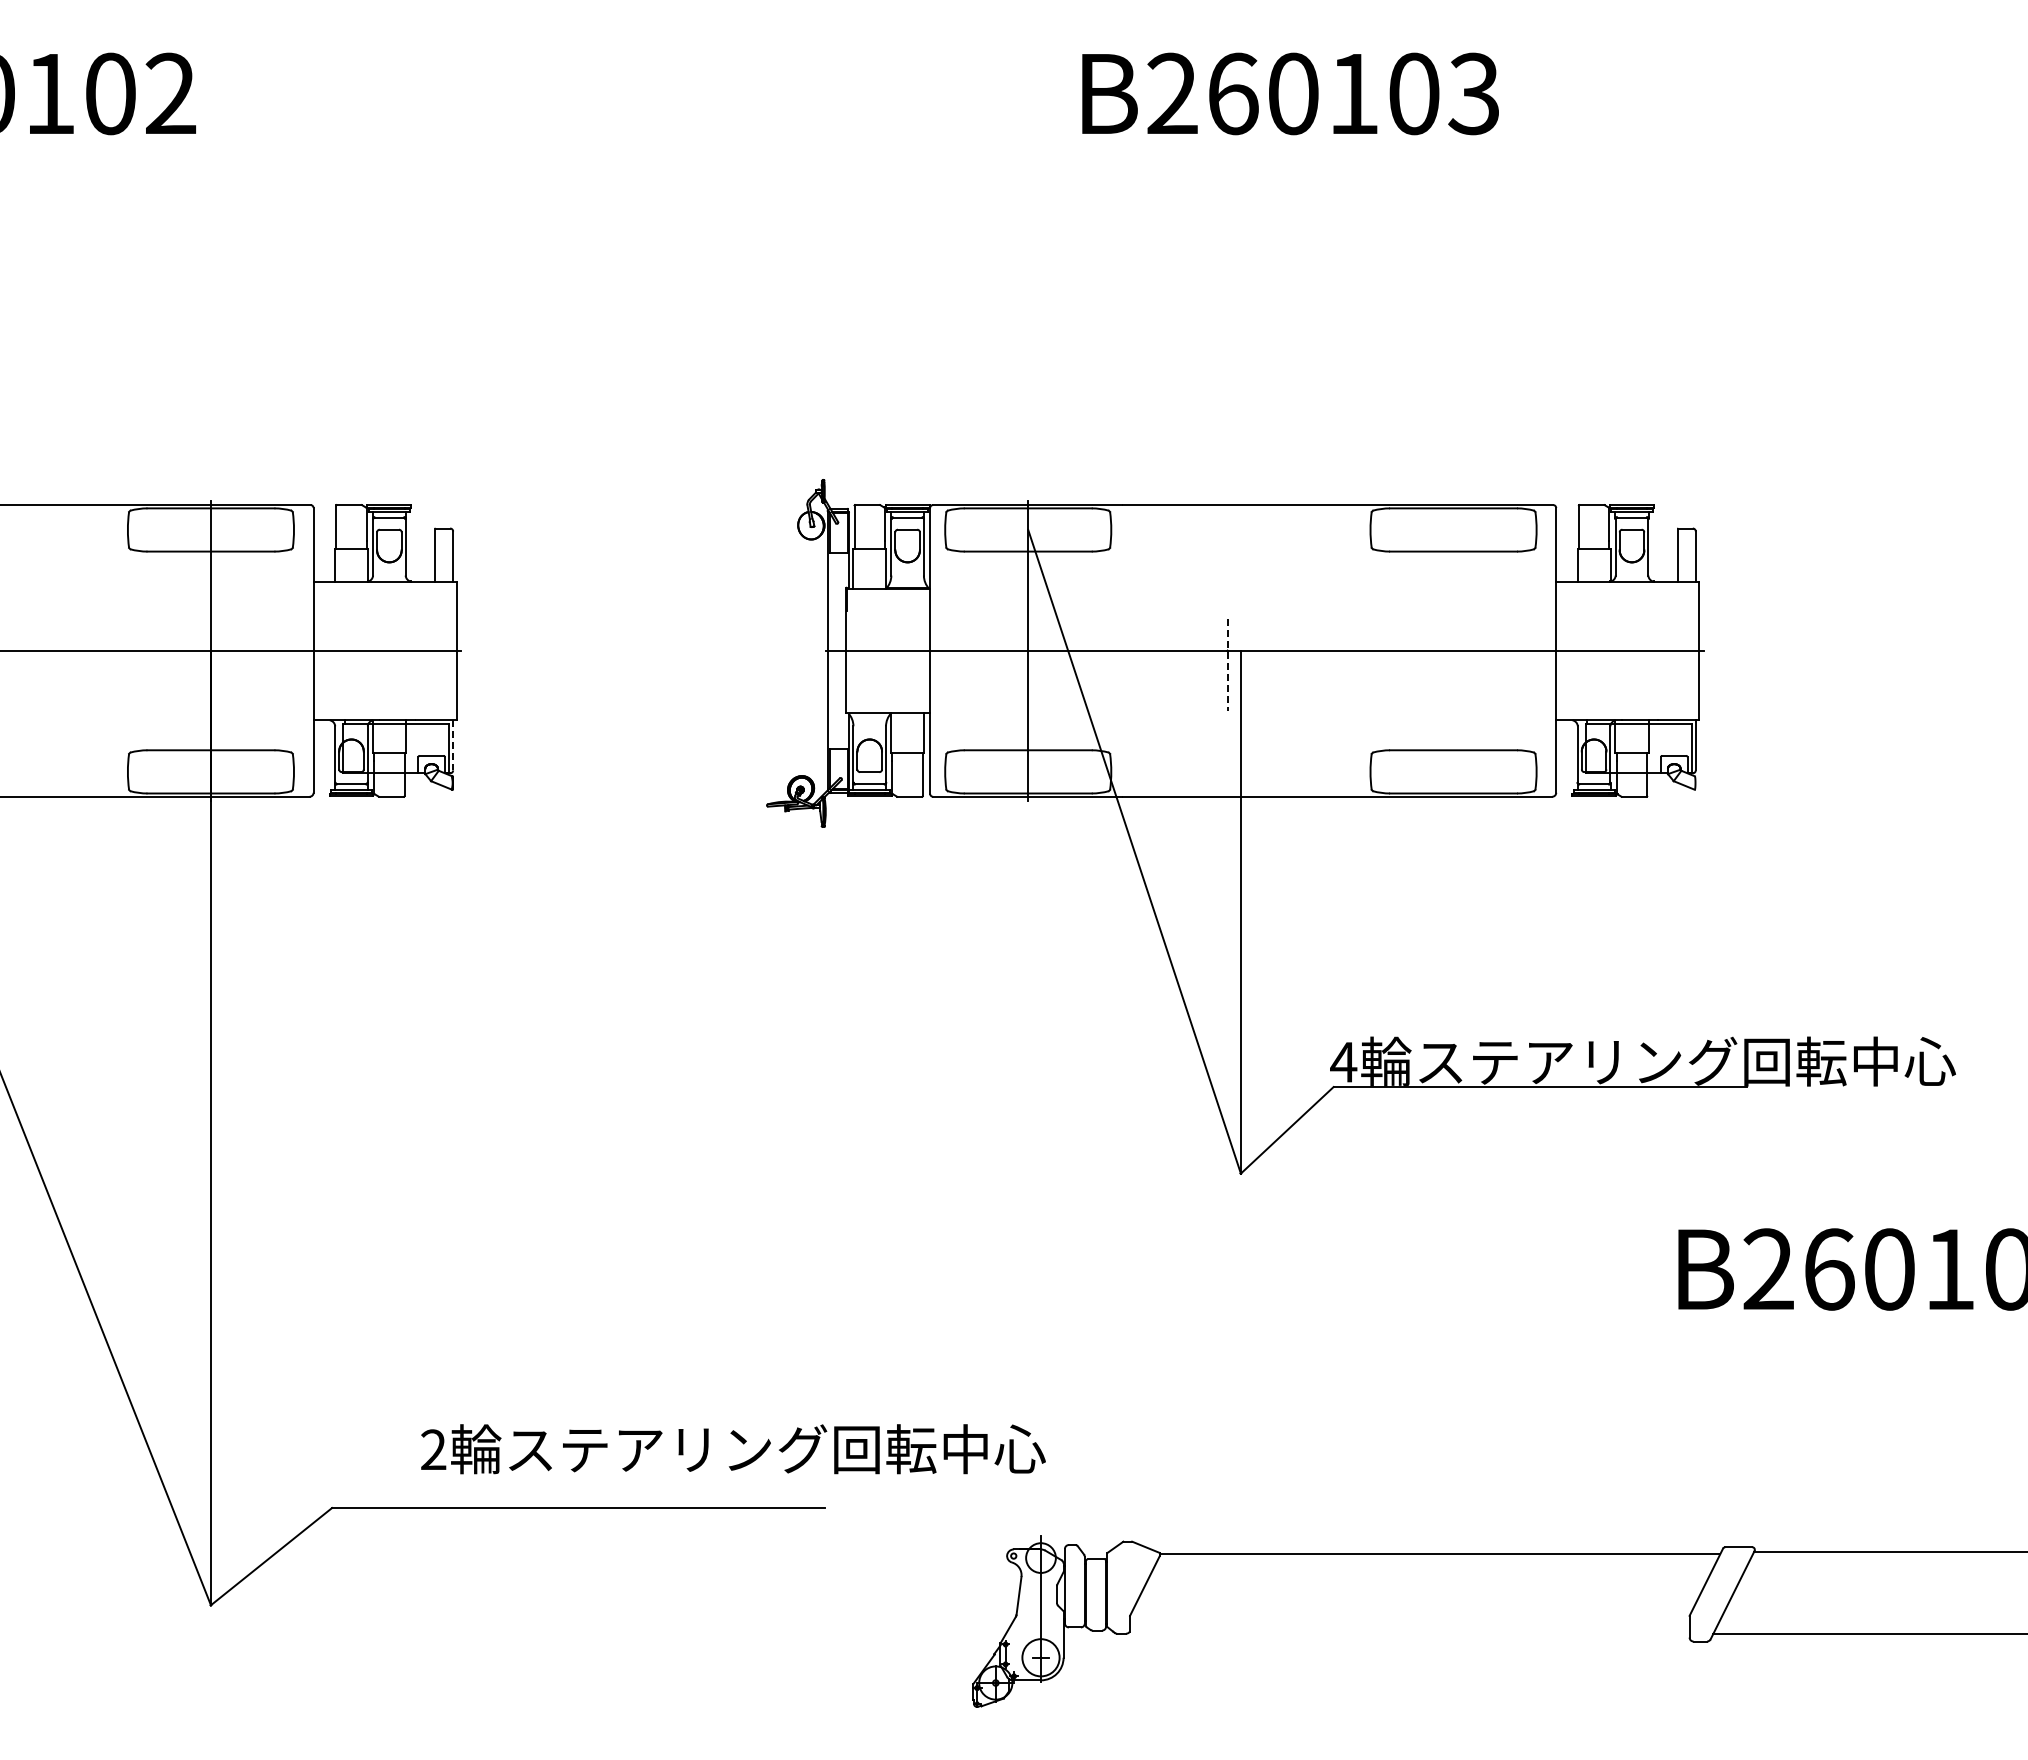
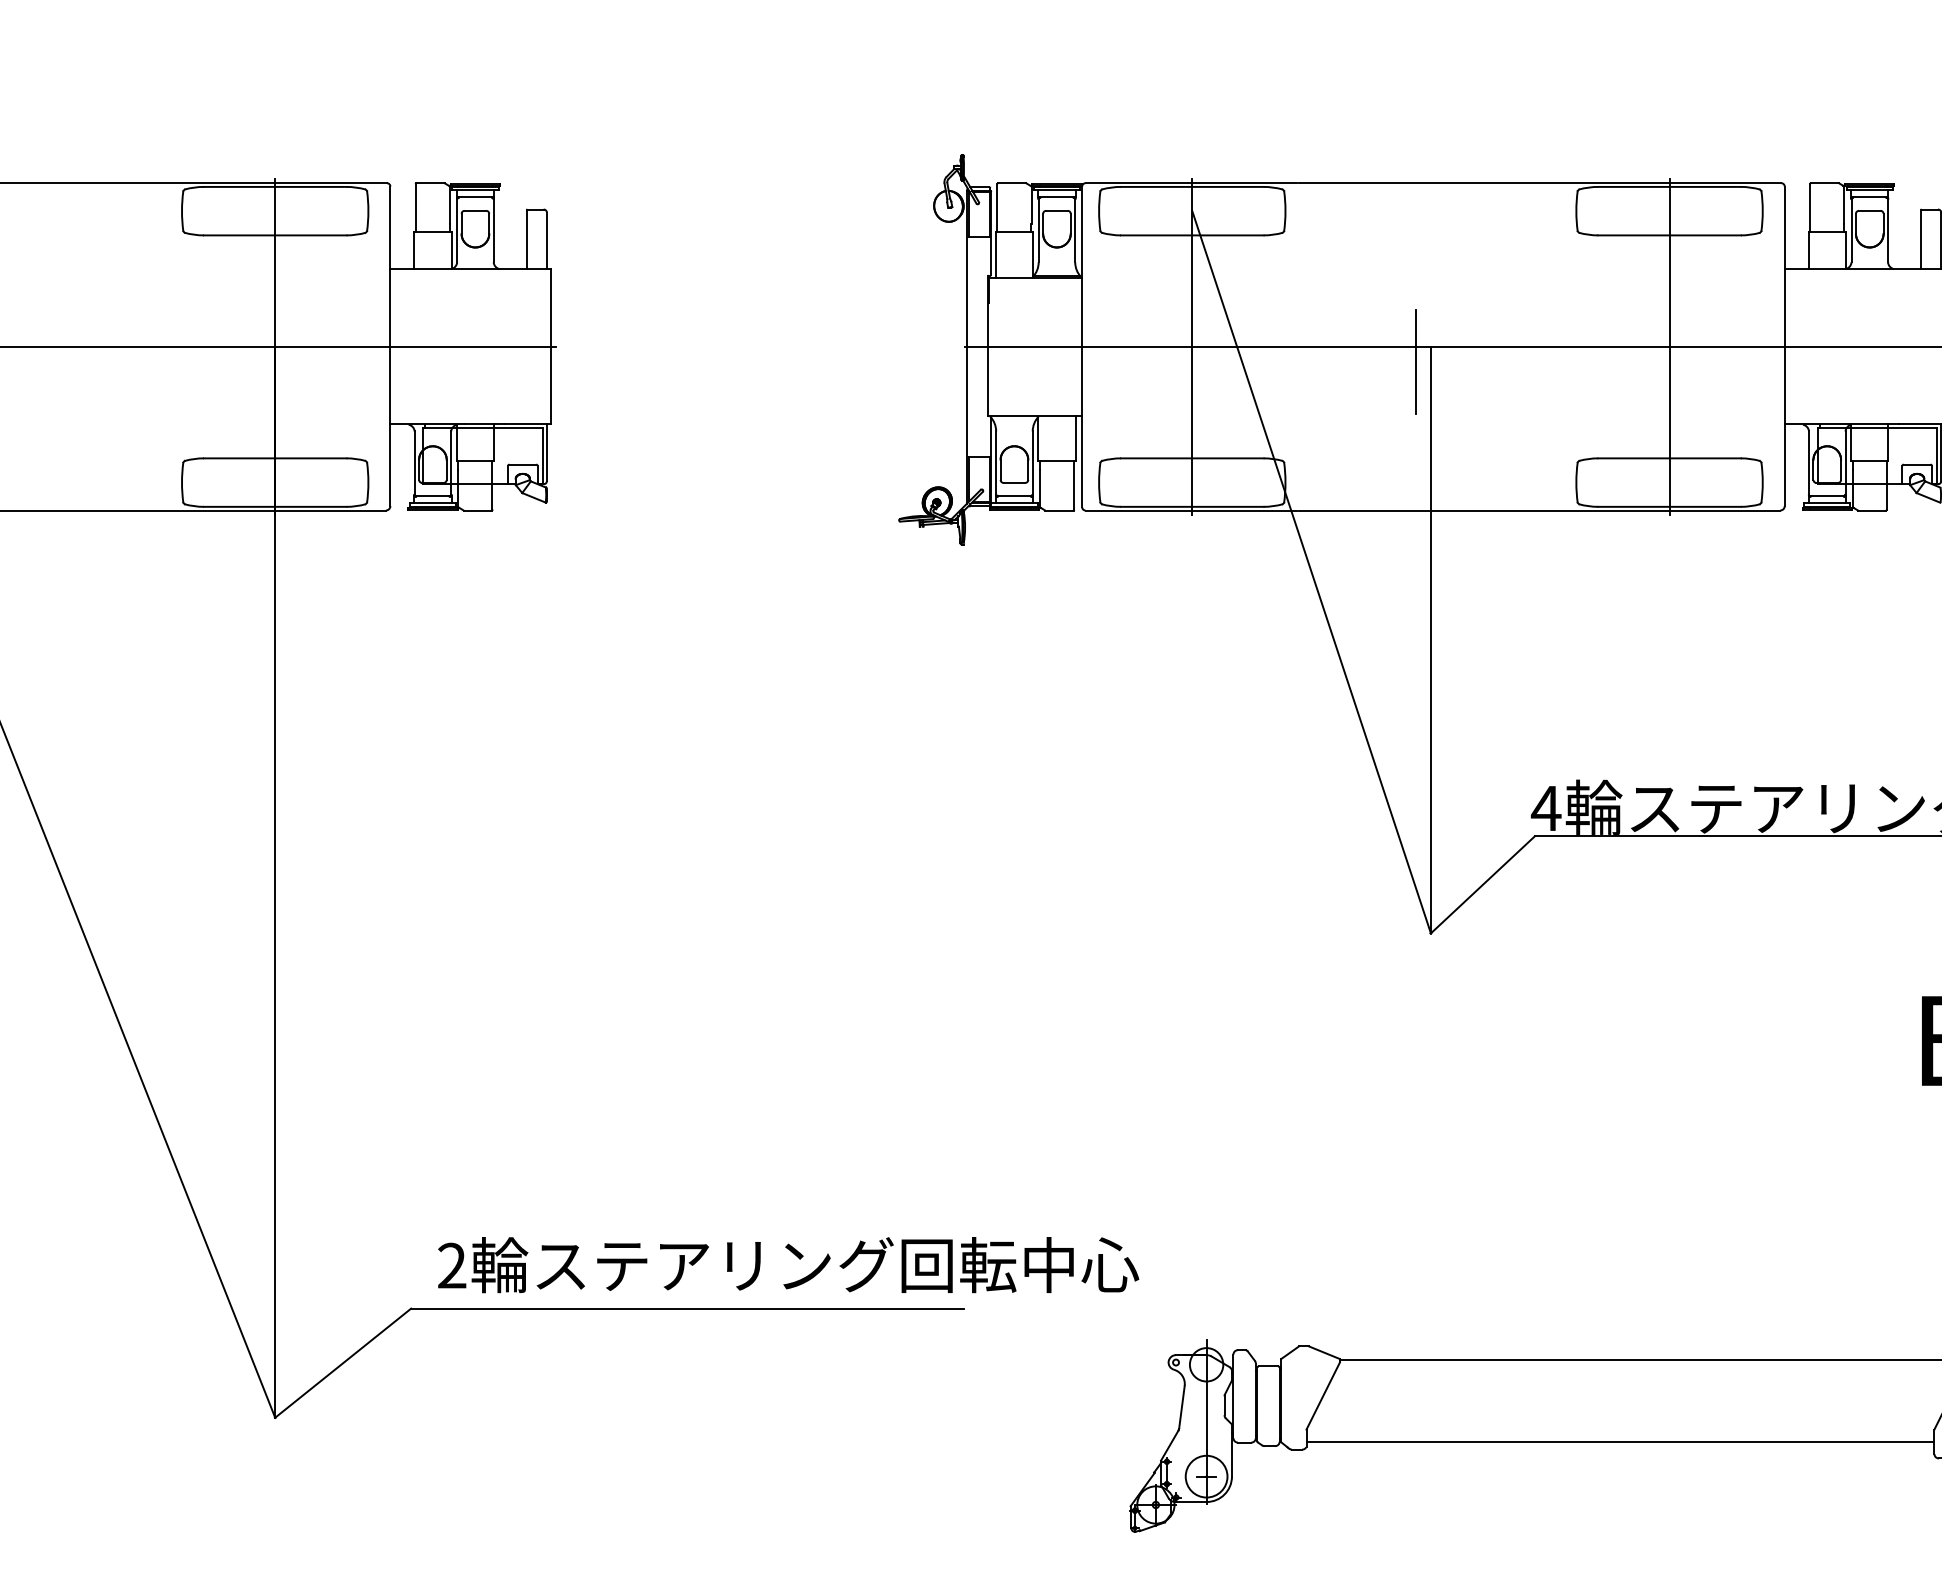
line: (1453, 650) -> (1669, 346), added
line: (1227, 665) -> (1415, 363), dashed -> solid
line: (453, 745) -> (547, 452), dashed -> solid
text: (733, 1449) -> (788, 1265), moved
line: (1409, 1627) -> (1620, 1442), added

